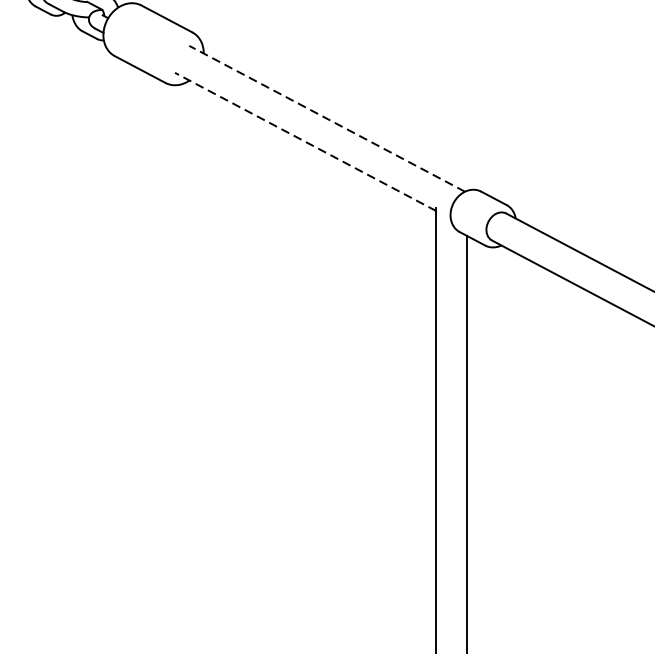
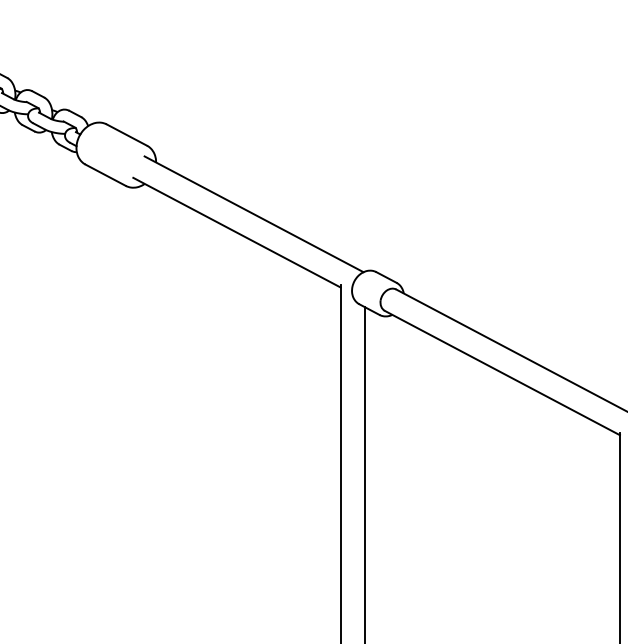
line: (327, 119) -> (254, 214), dashed -> solid
line: (304, 141) -> (236, 232), dashed -> solid

